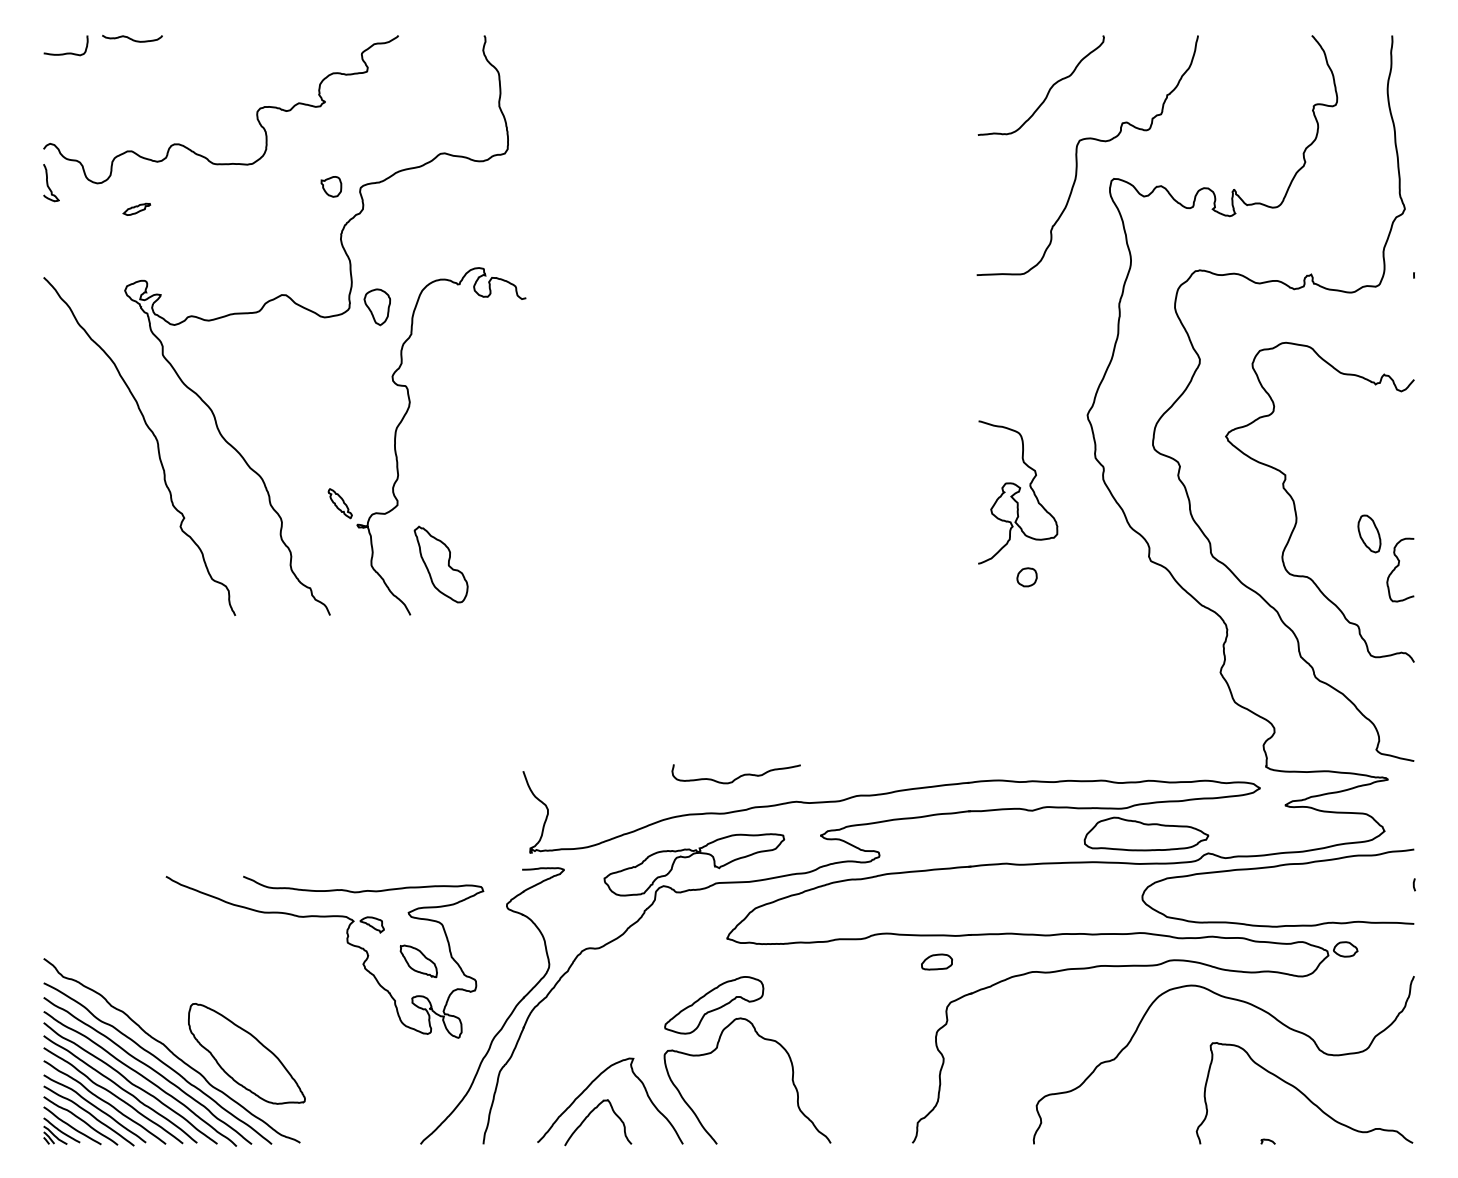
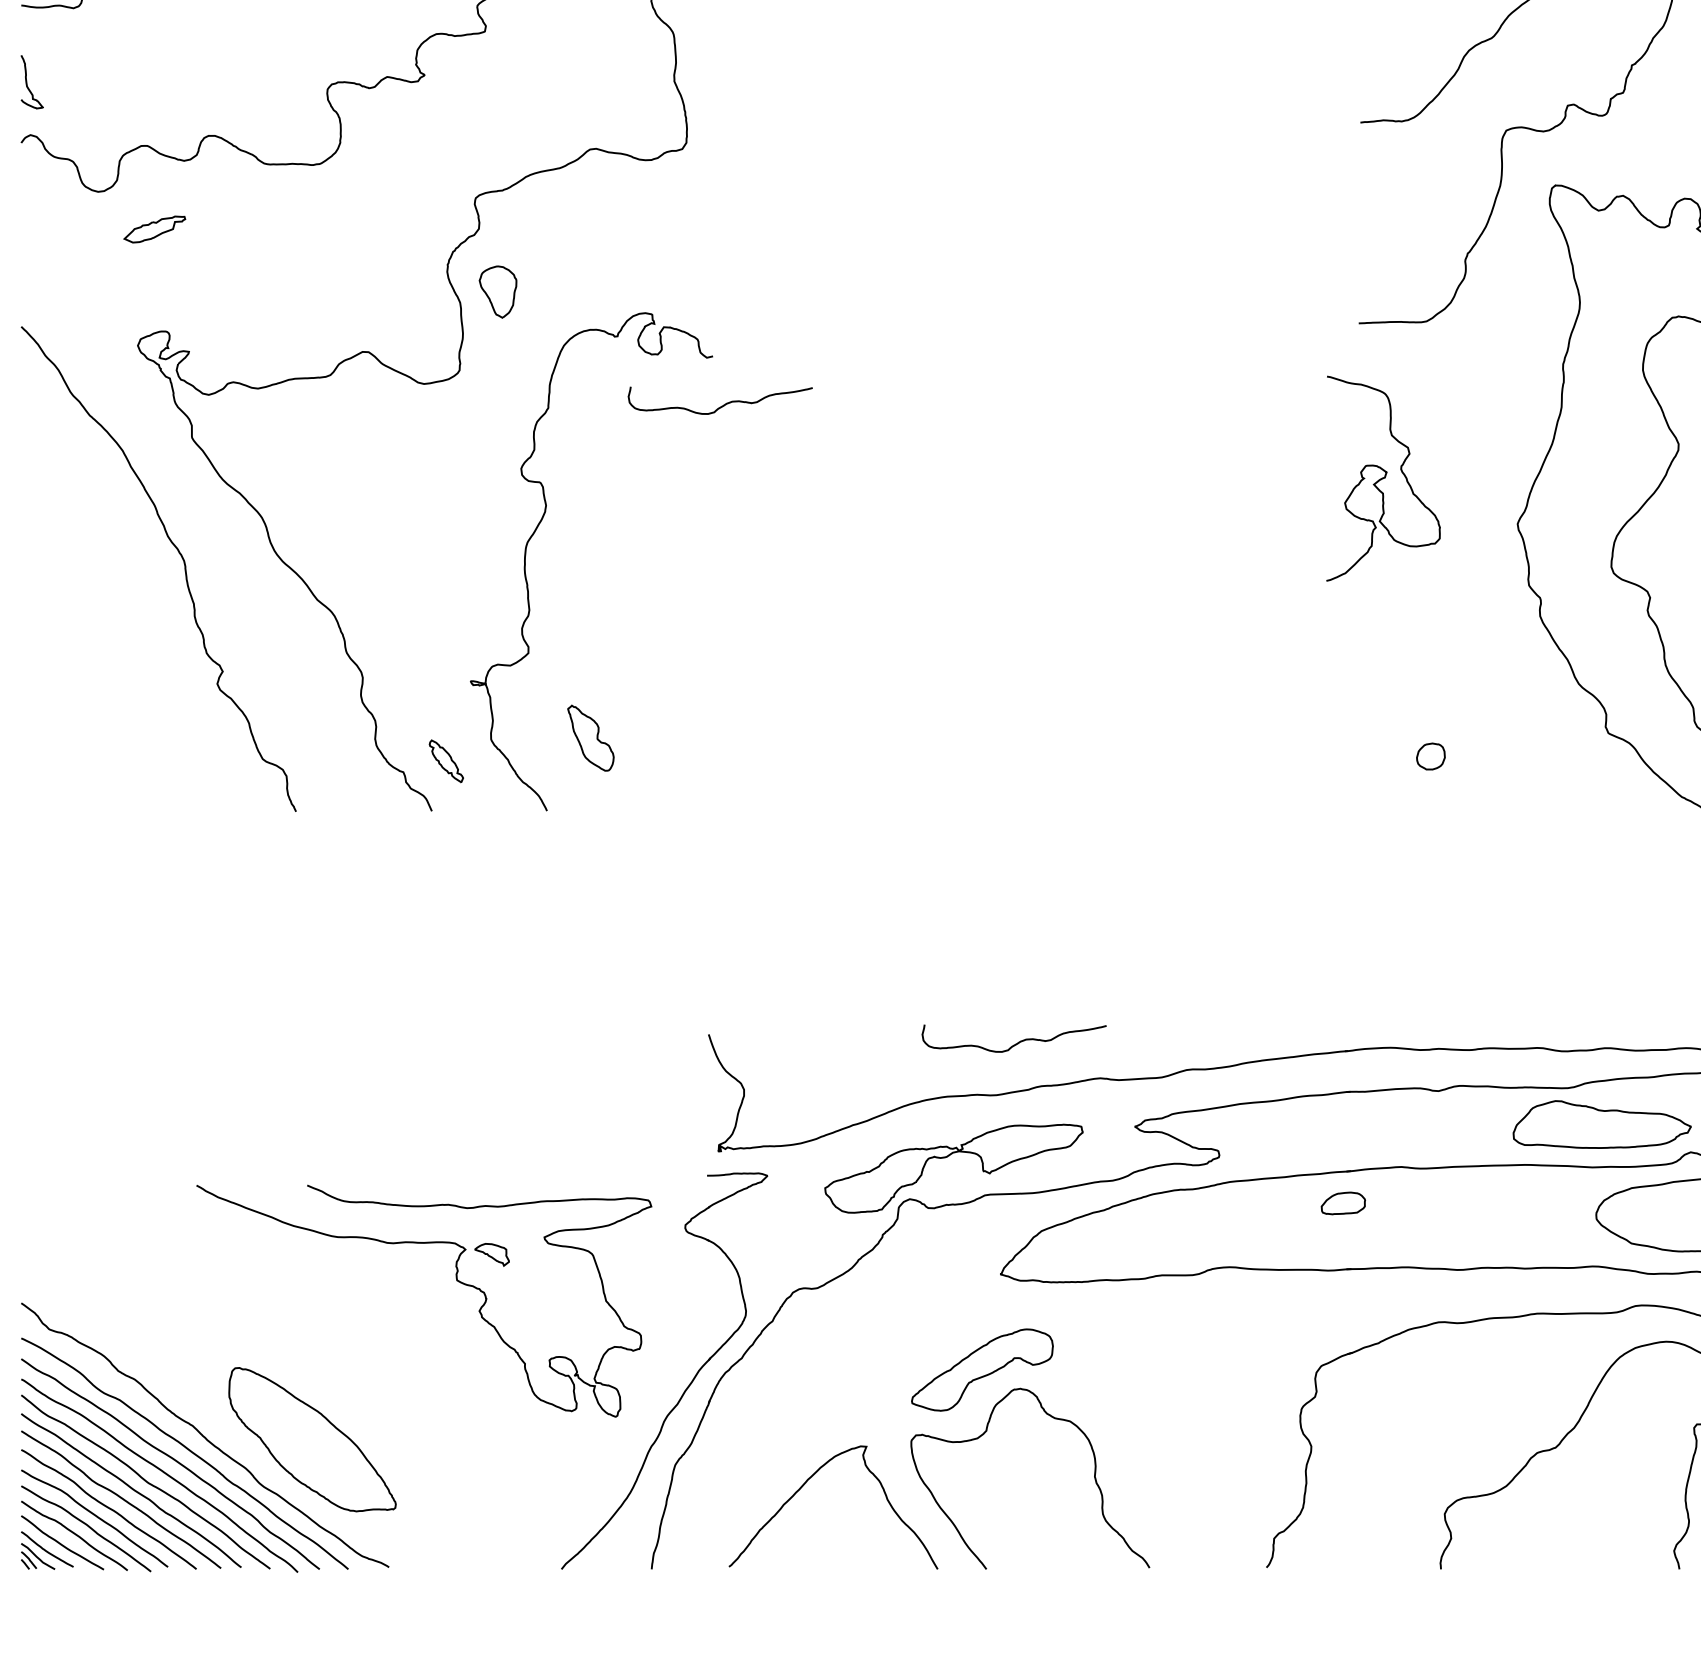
curve: (48, 183) -> (28, 83), moved
part: (331, 186) -> (433, 196), removed
part: (136, 208) -> (154, 227), size x1.6
part: (376, 307) -> (496, 292), moved
curve: (531, 332) -> (720, 405), added
curve: (1018, 492) -> (1384, 478), moved
part: (339, 503) -> (445, 761), moved
part: (440, 564) -> (590, 738), size x0.6
part: (418, 961) -> (558, 1307), removed
part: (936, 961) -> (1342, 1202), moved
curve: (590, 1114) -> (805, 1526), removed

